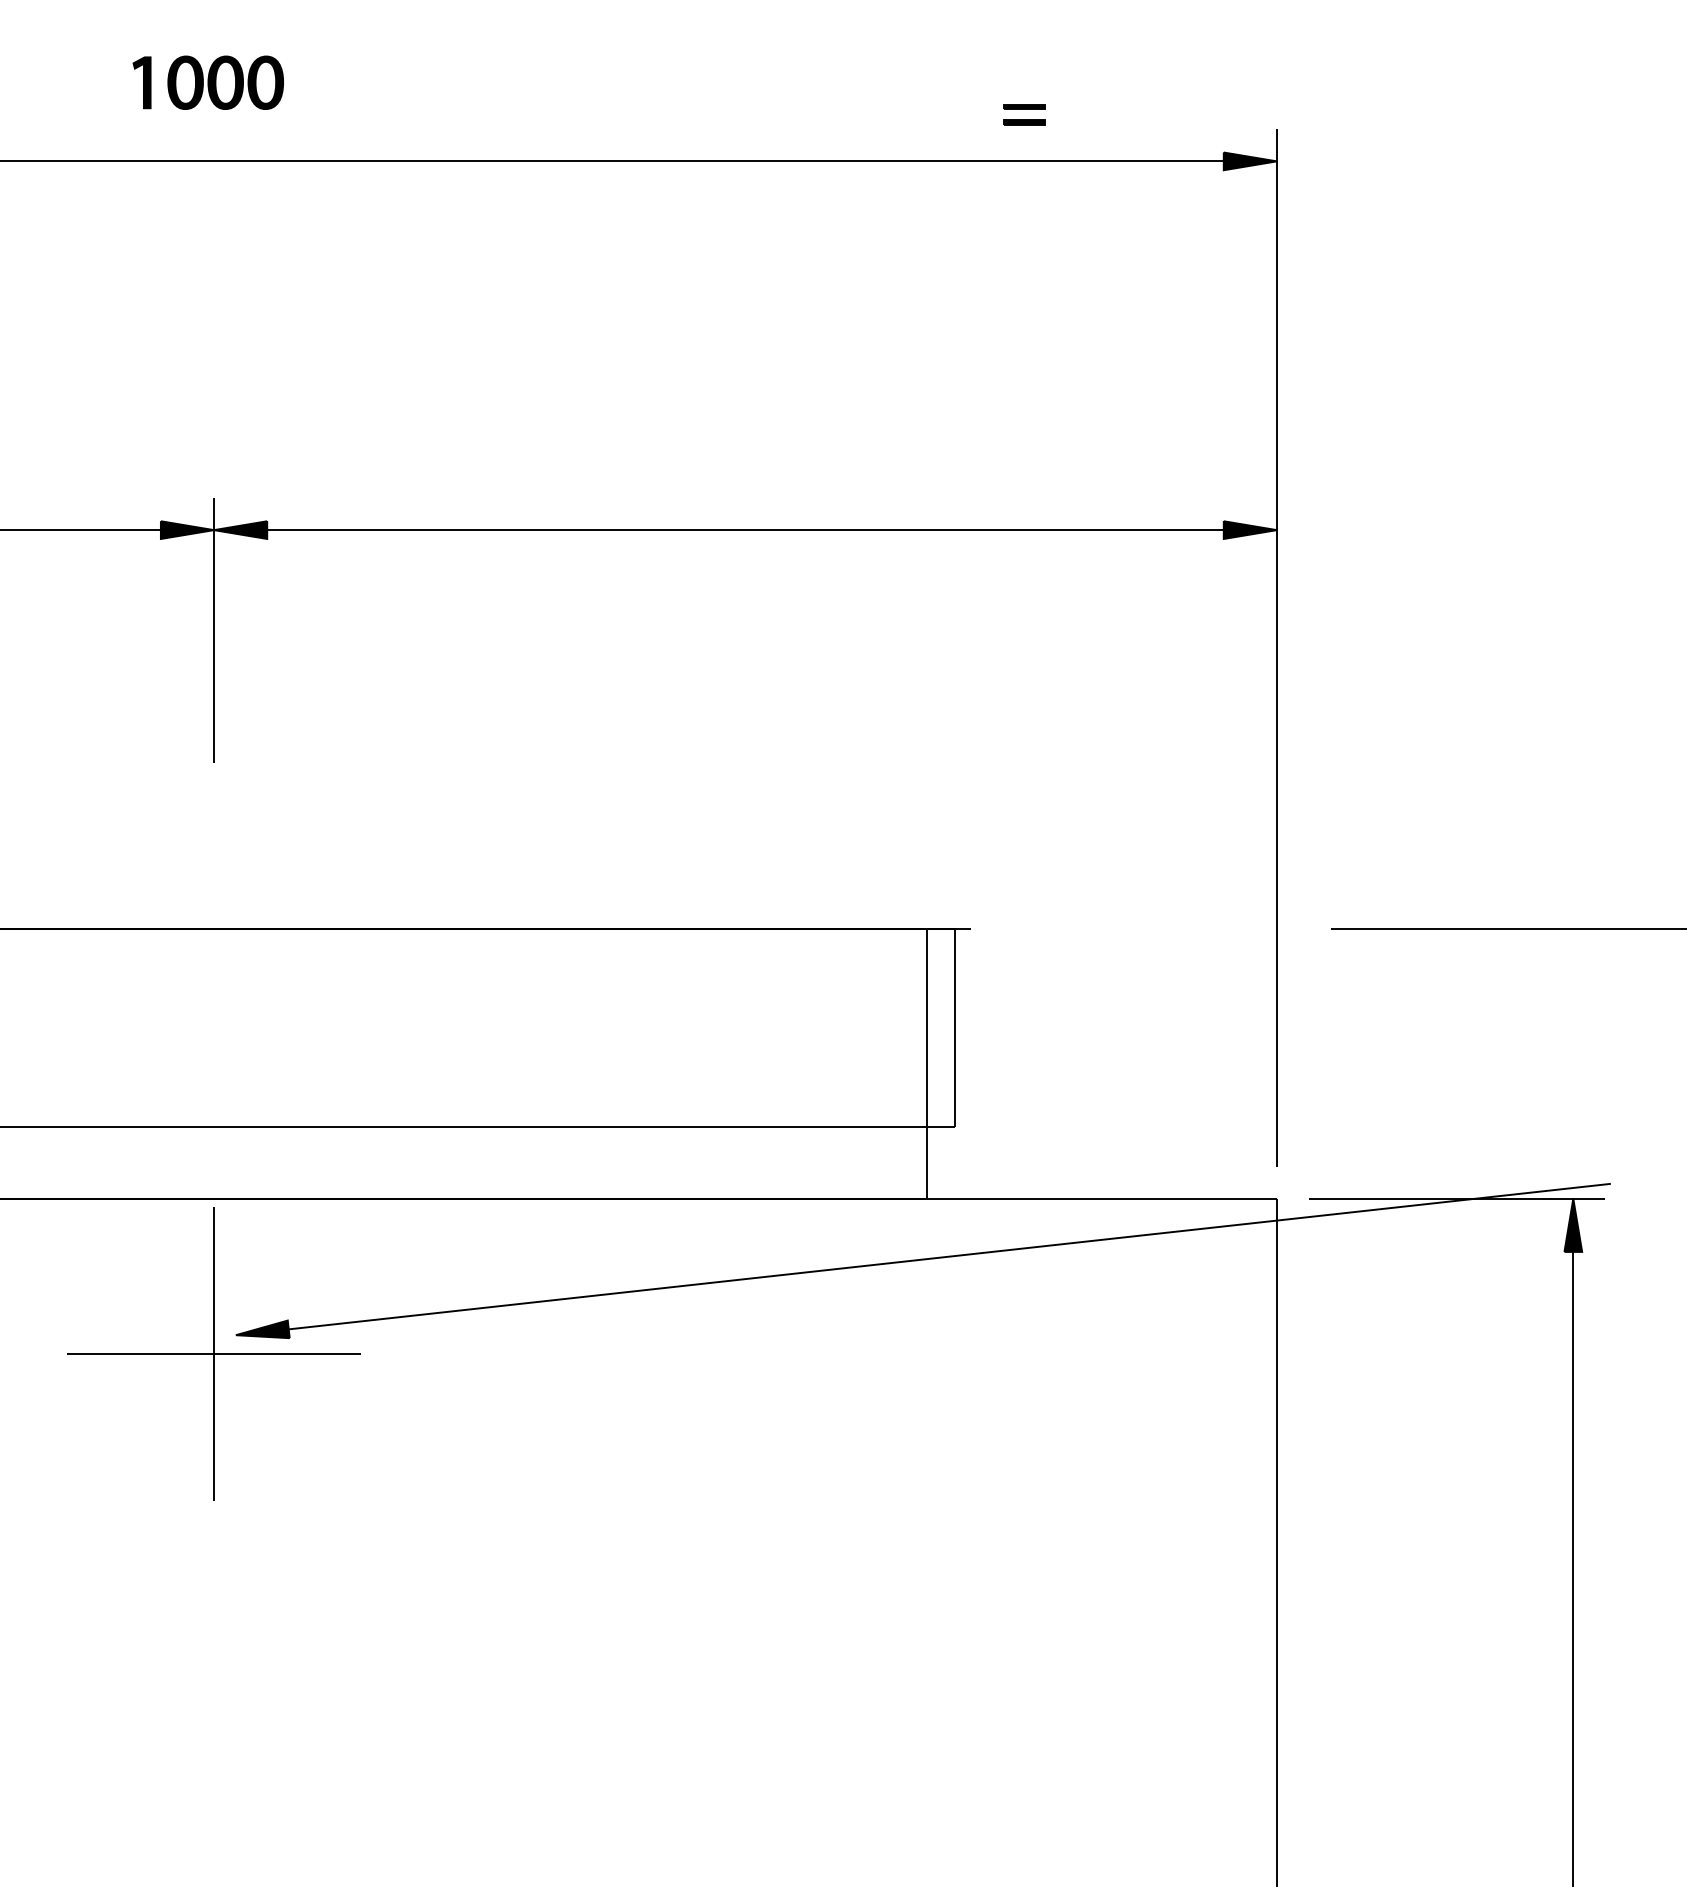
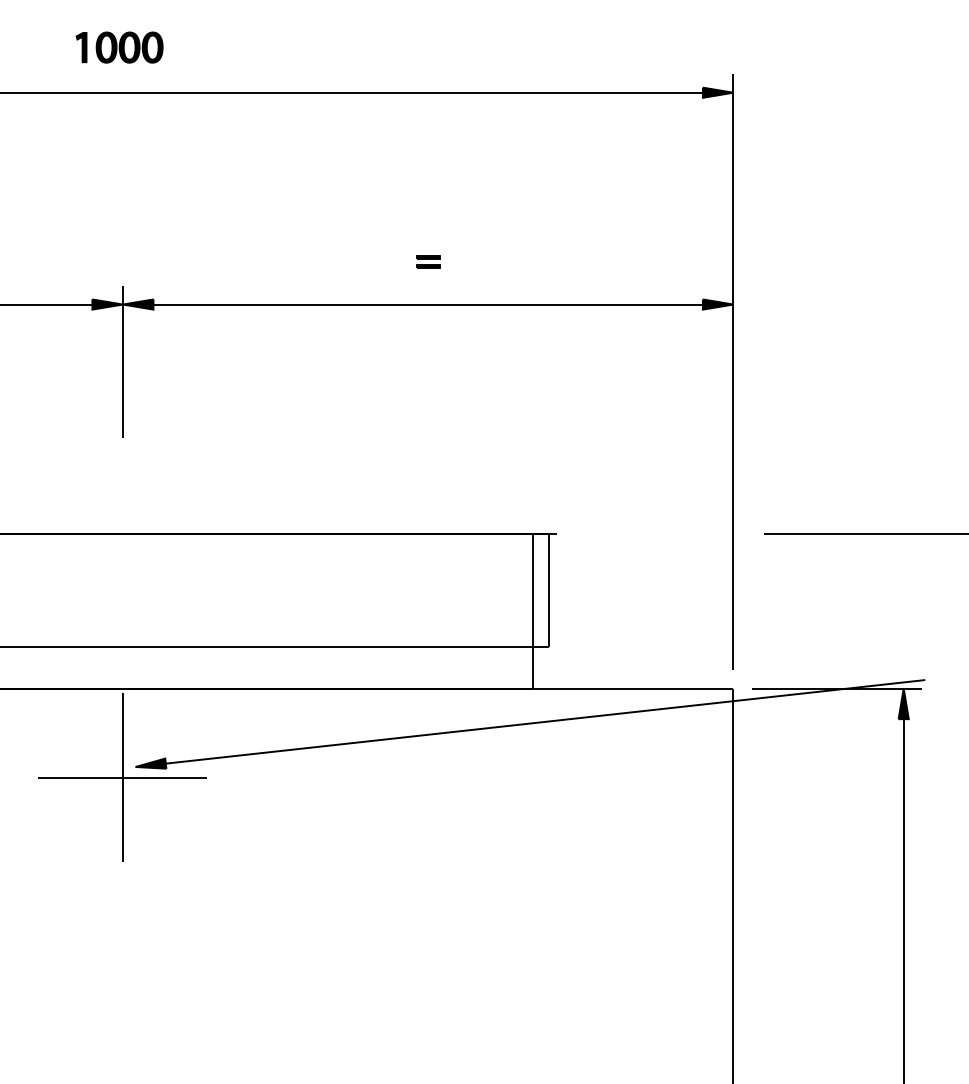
part: (1024, 113) -> (428, 261), moved

